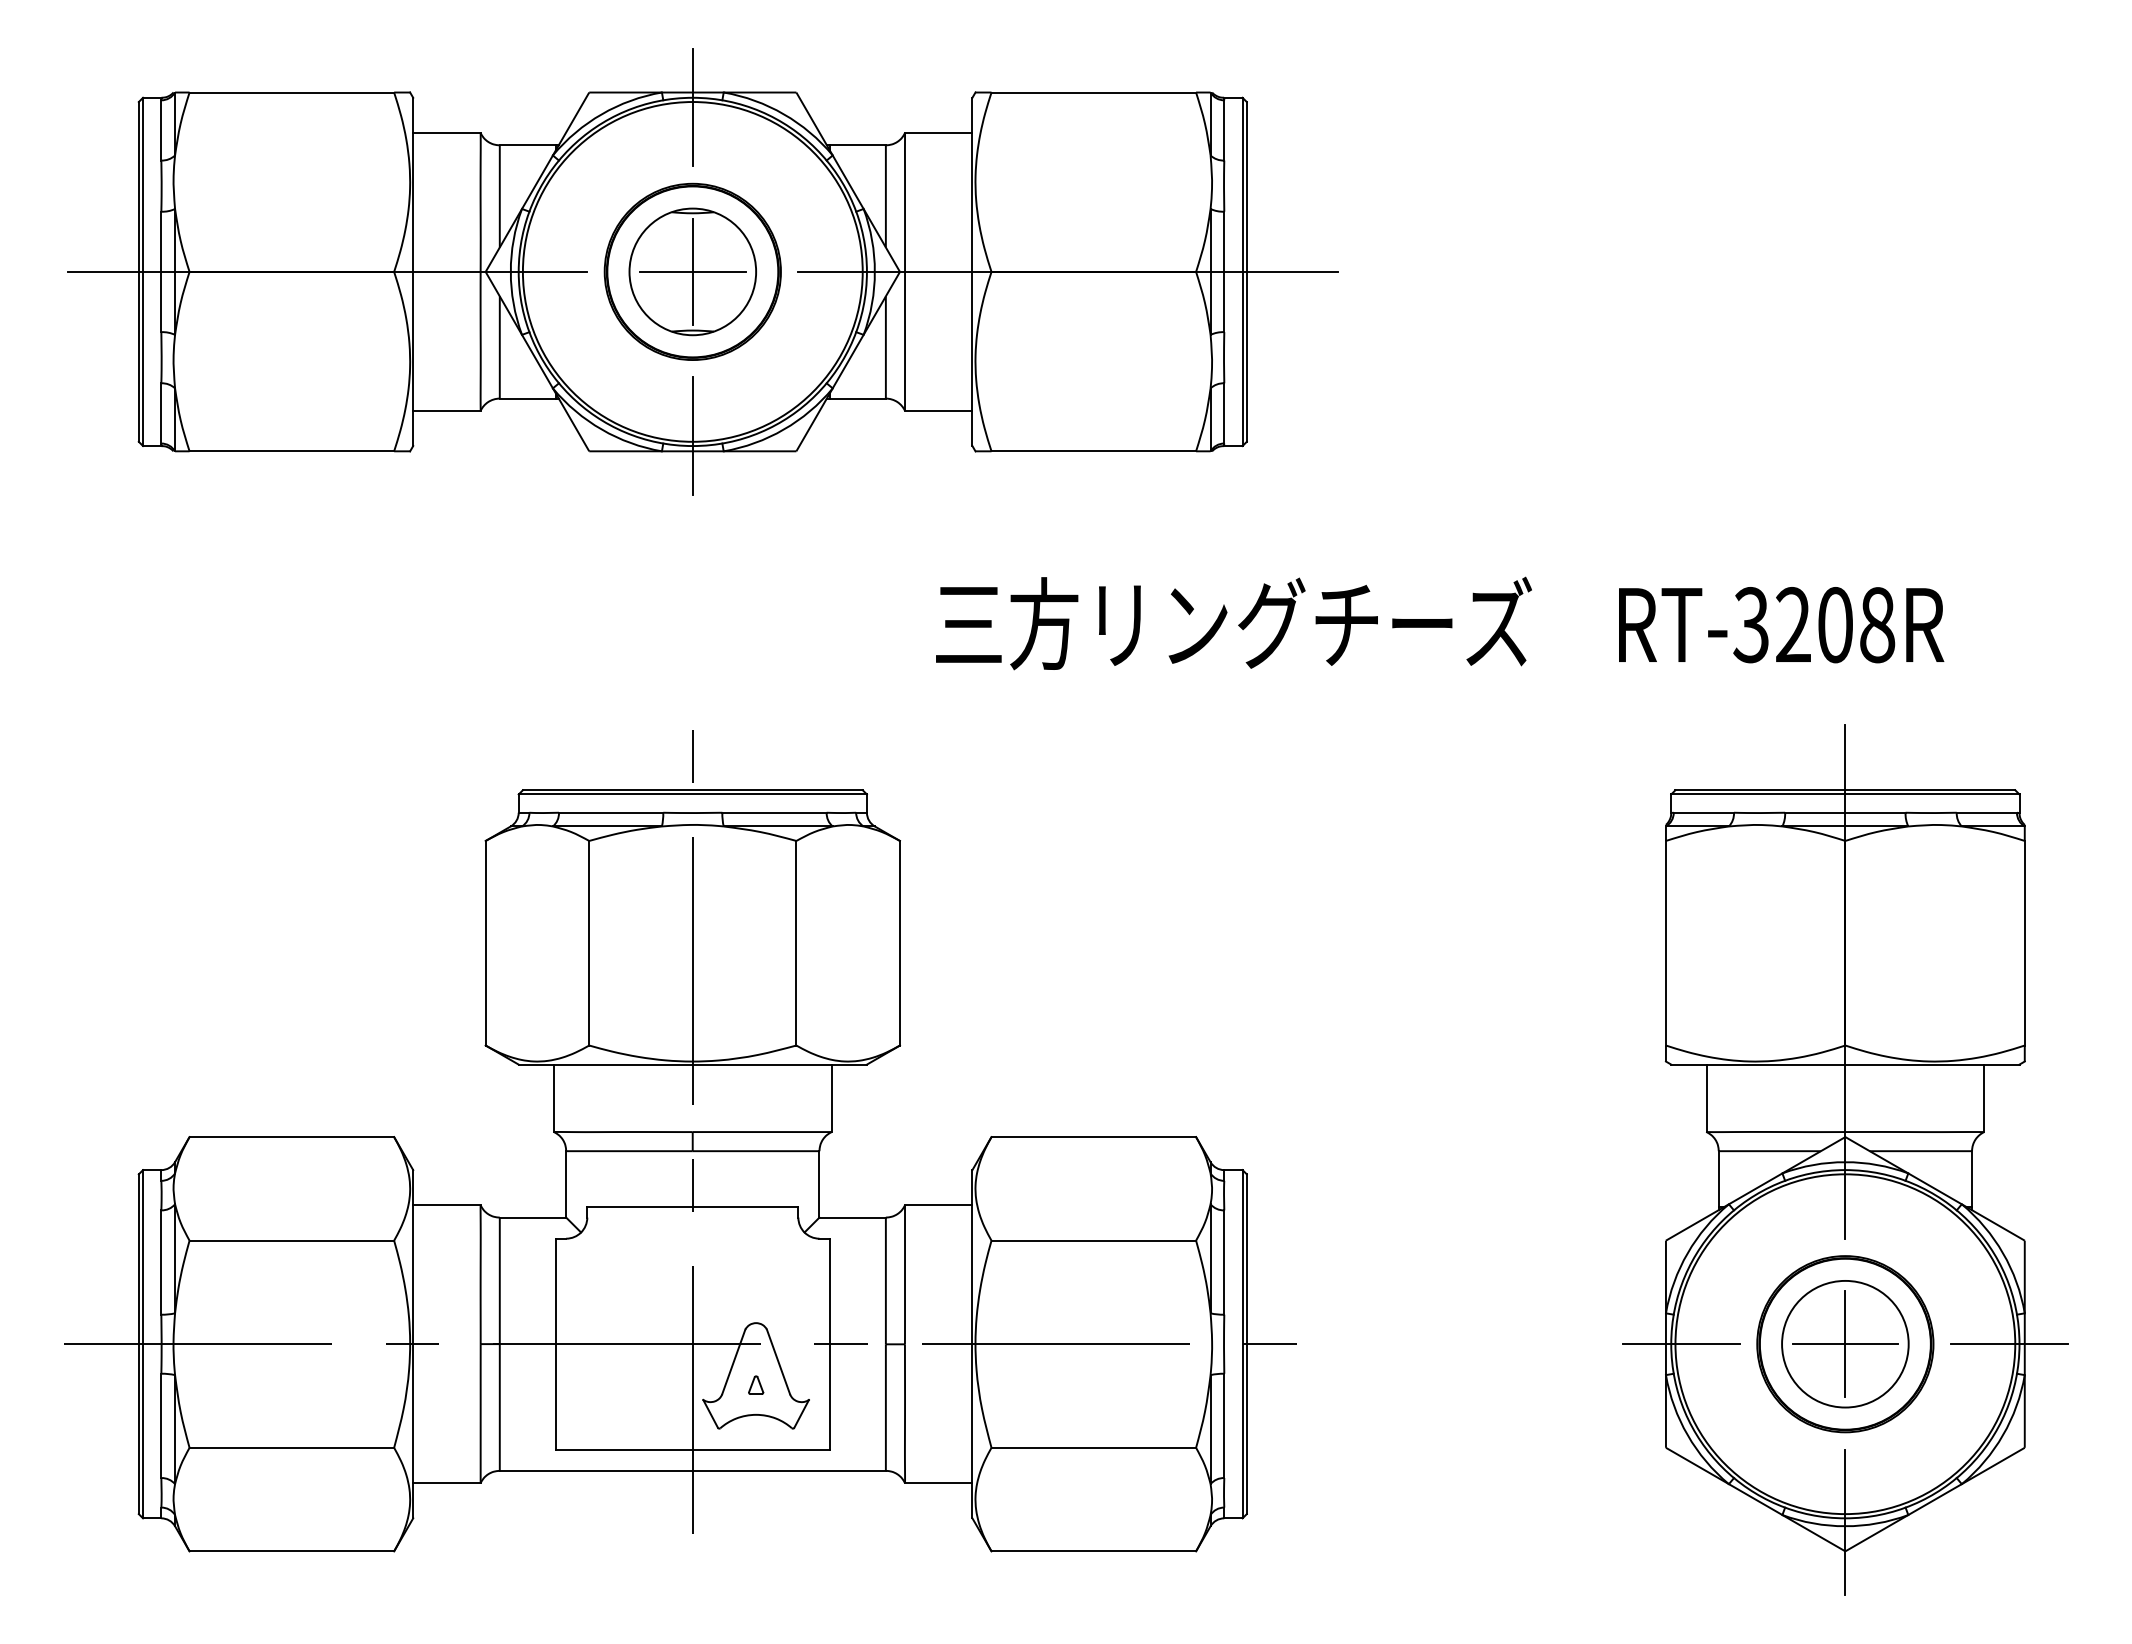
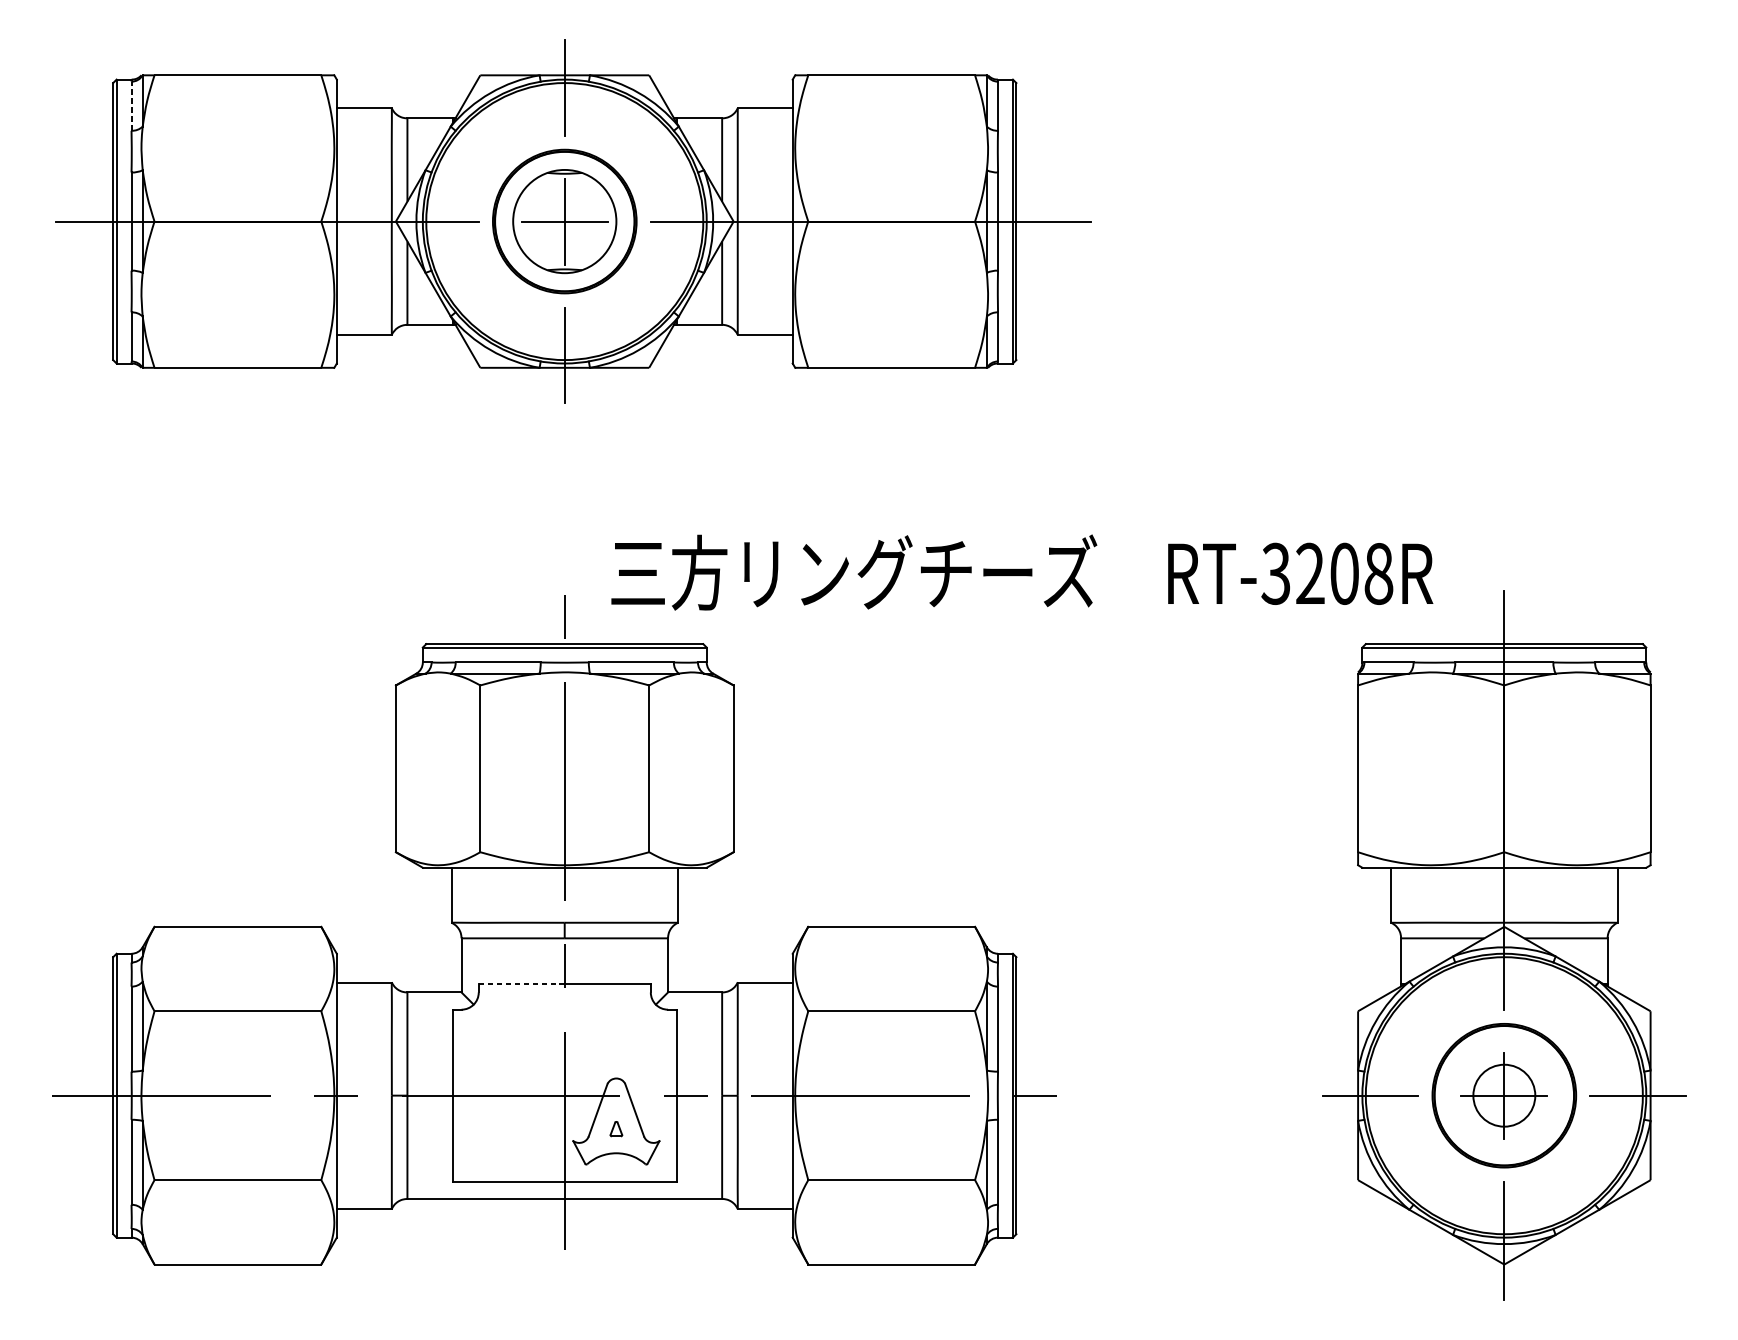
line: (161, 129) -> (131, 105), solid -> dashed
text: (1440, 623) -> (1022, 572), moved
line: (640, 1207) -> (522, 984), solid -> dashed
circle: (1845, 1343) -> (1504, 1095), size x0.6

